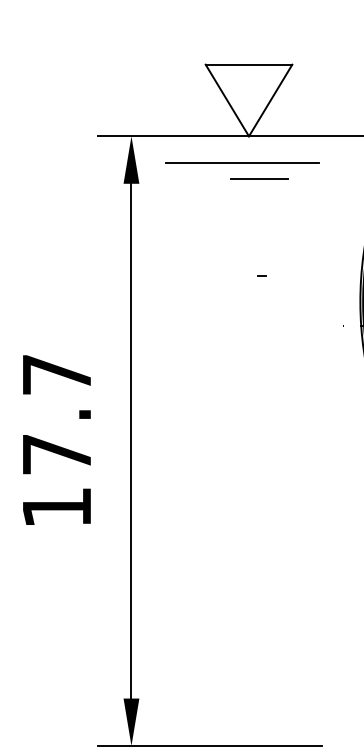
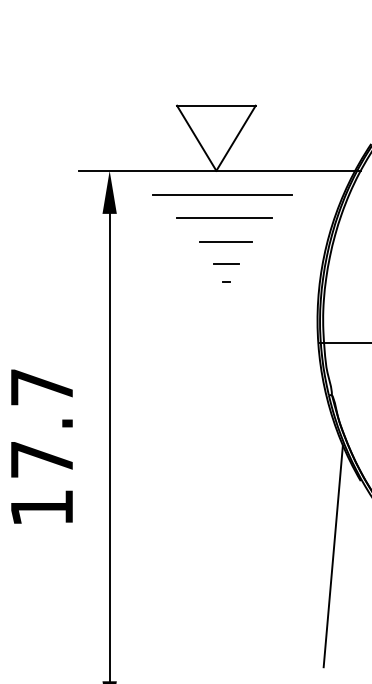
line: (242, 162) -> (222, 194), moved
line: (259, 178) -> (225, 241), moved
line: (257, 188) -> (224, 218), added
line: (259, 239) -> (225, 264), added
line: (262, 275) -> (226, 281), moved

